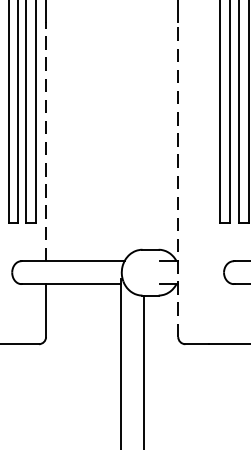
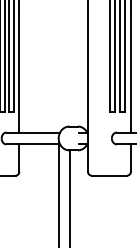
line: (46, 140) -> (19, 69), dashed -> solid
line: (179, 180) -> (88, 90), dashed -> solid

